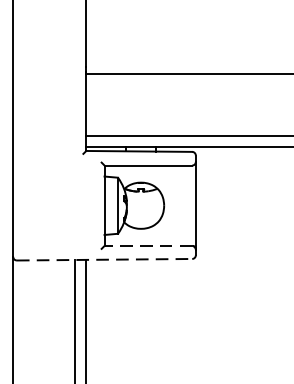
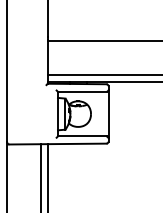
line: (147, 246) -> (81, 136), dashed -> solid
line: (103, 260) -> (57, 144), dashed -> solid

